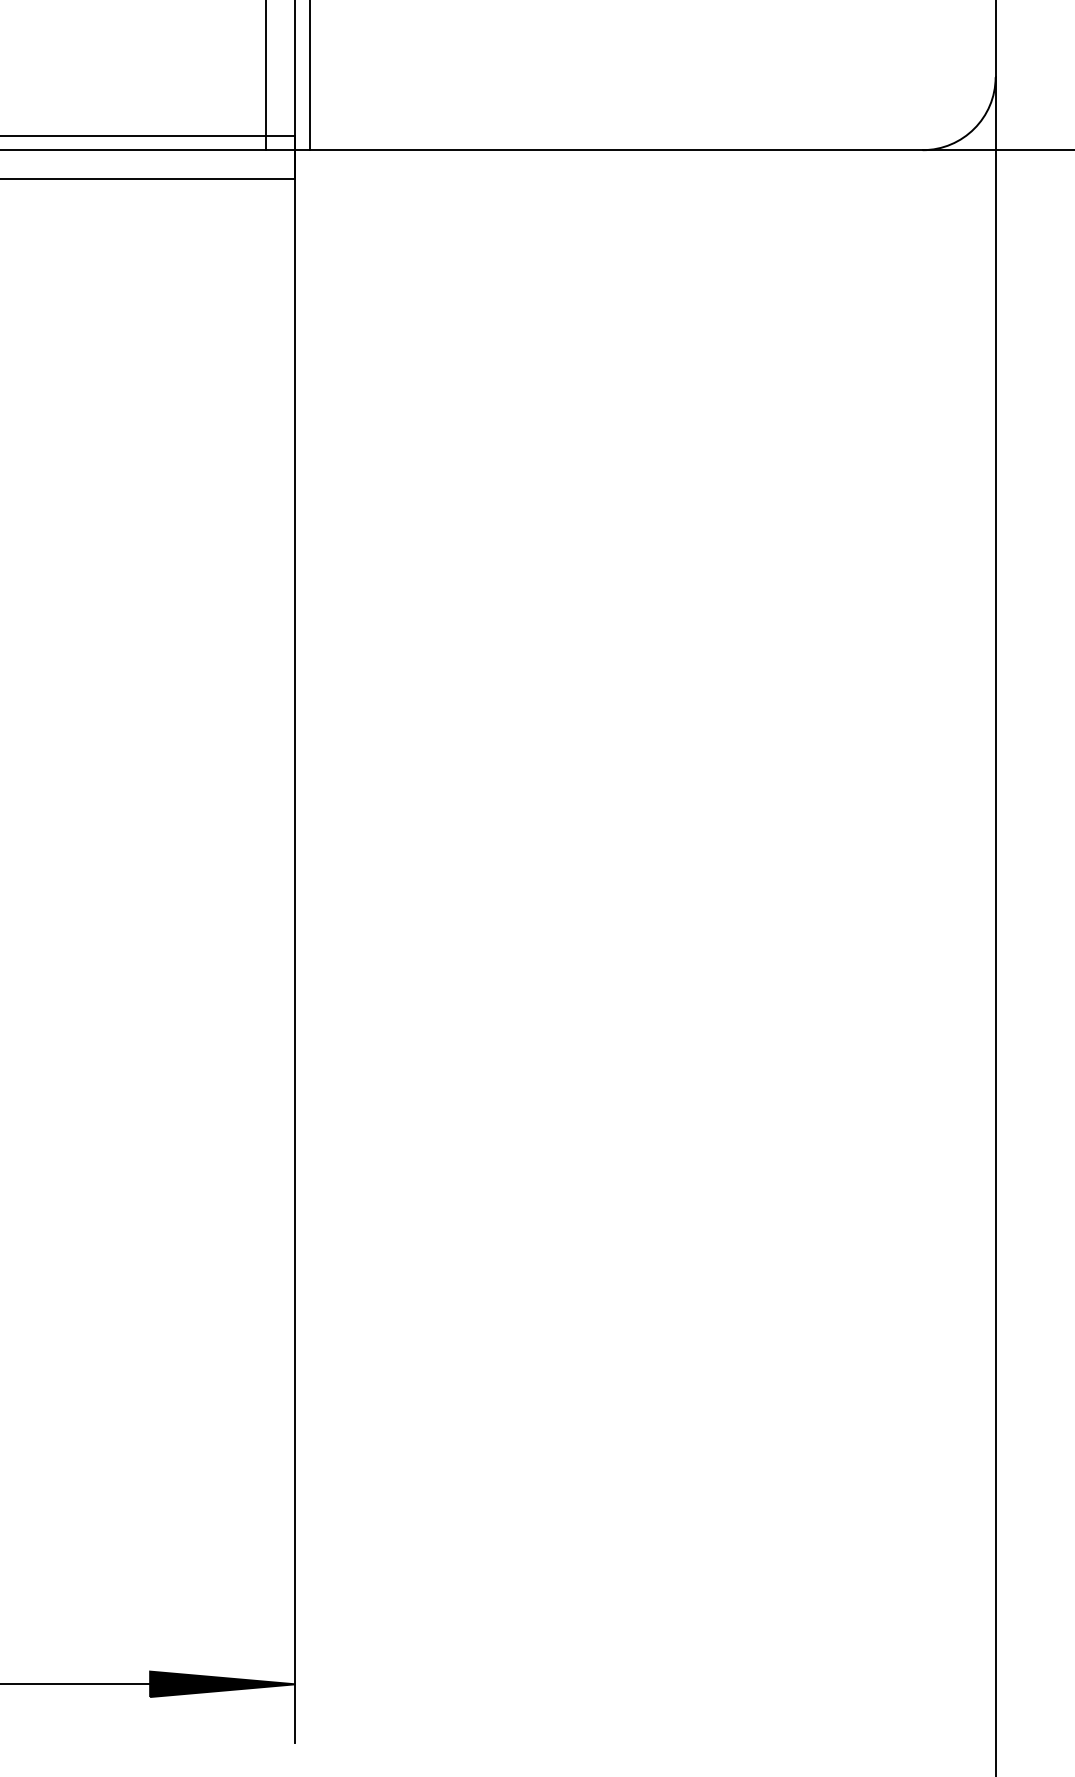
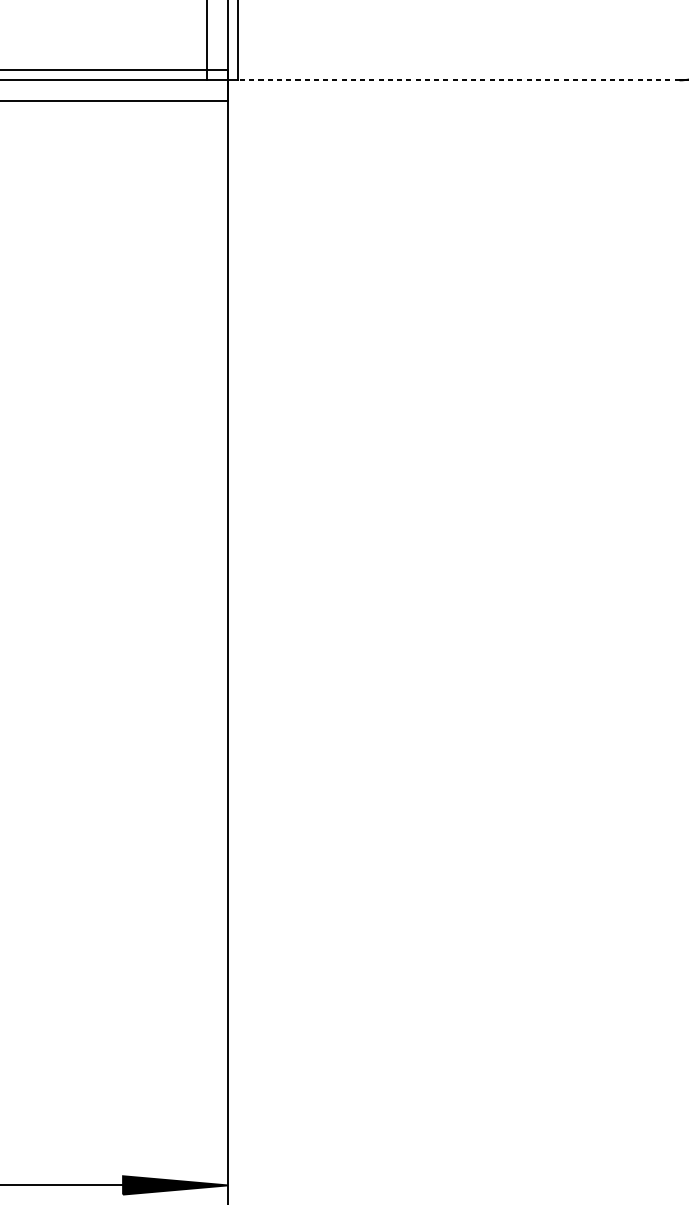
line: (615, 150) -> (458, 80), solid -> dashed

